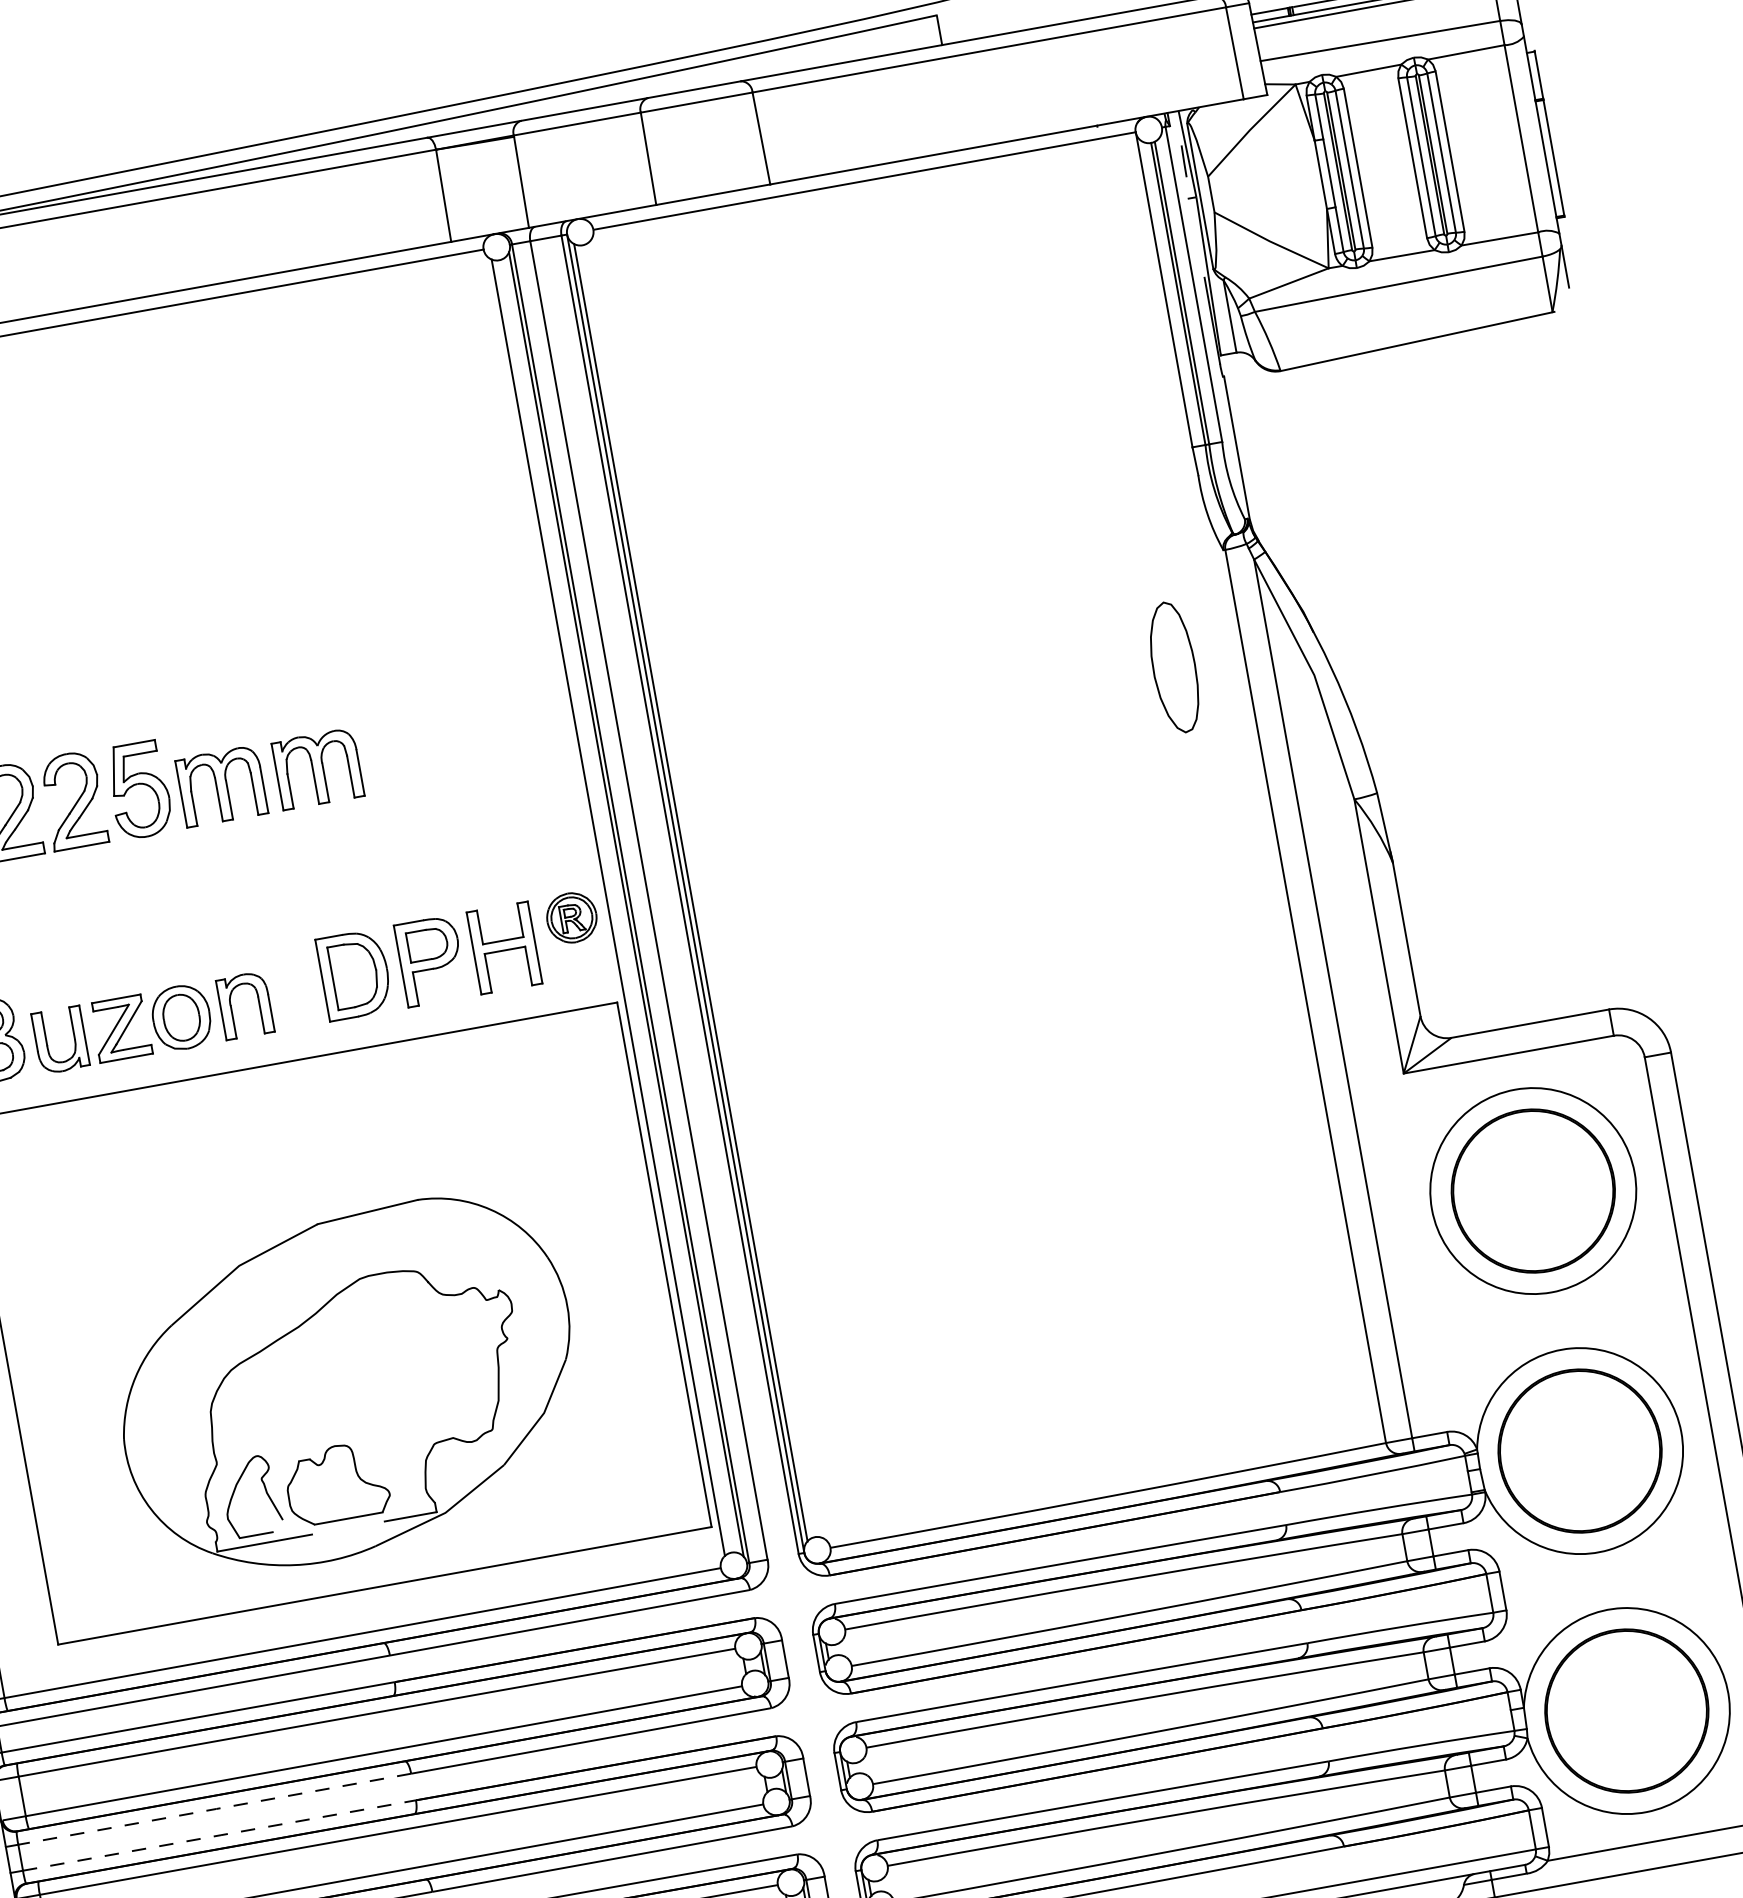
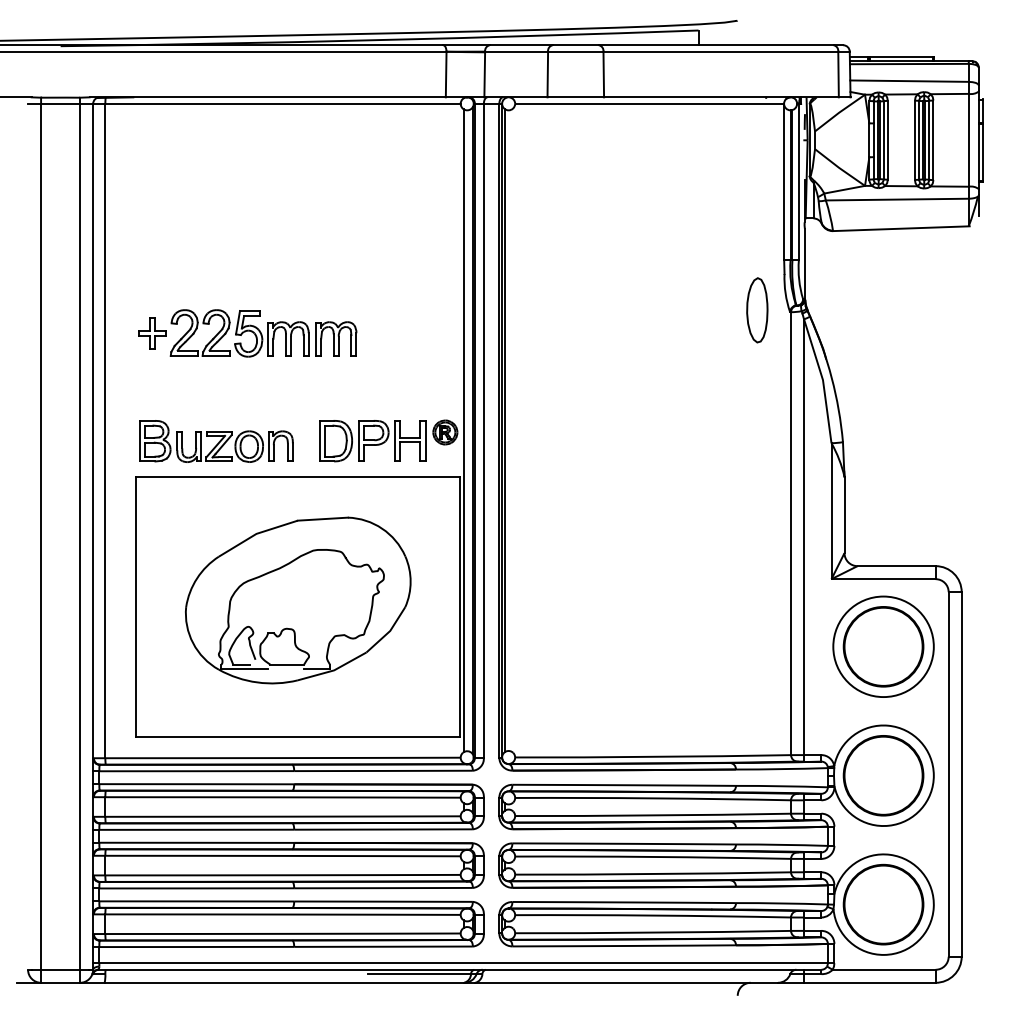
part: (1174, 667) -> (757, 310), moved
part: (348, 1384) -> (298, 600), moved
line: (214, 1808) -> (196, 829), dashed -> solid
line: (220, 1834) -> (197, 842), dashed -> solid

